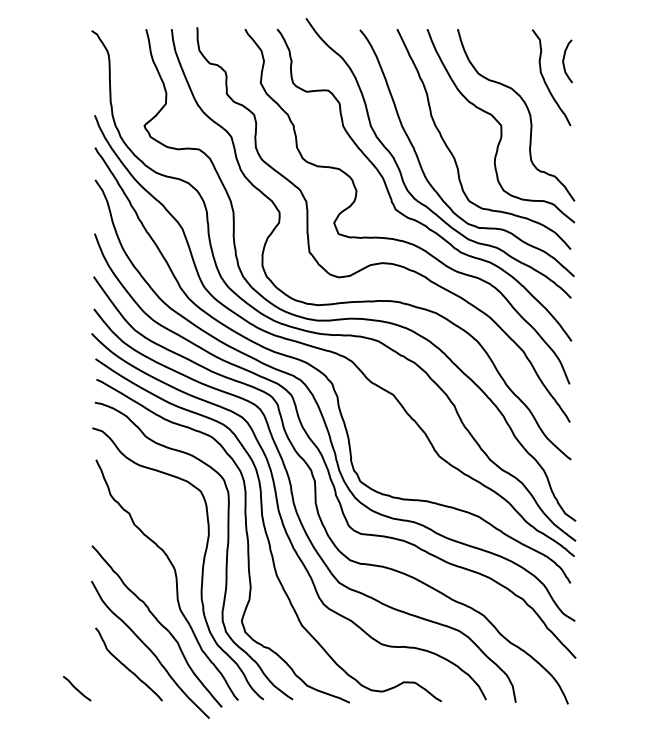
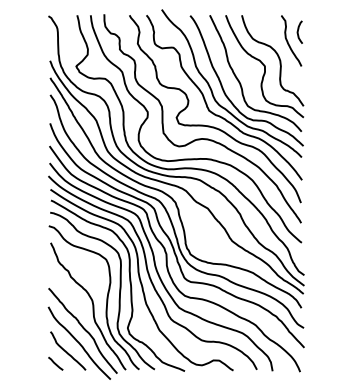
line: (76, 688) -> (55, 363), moved

